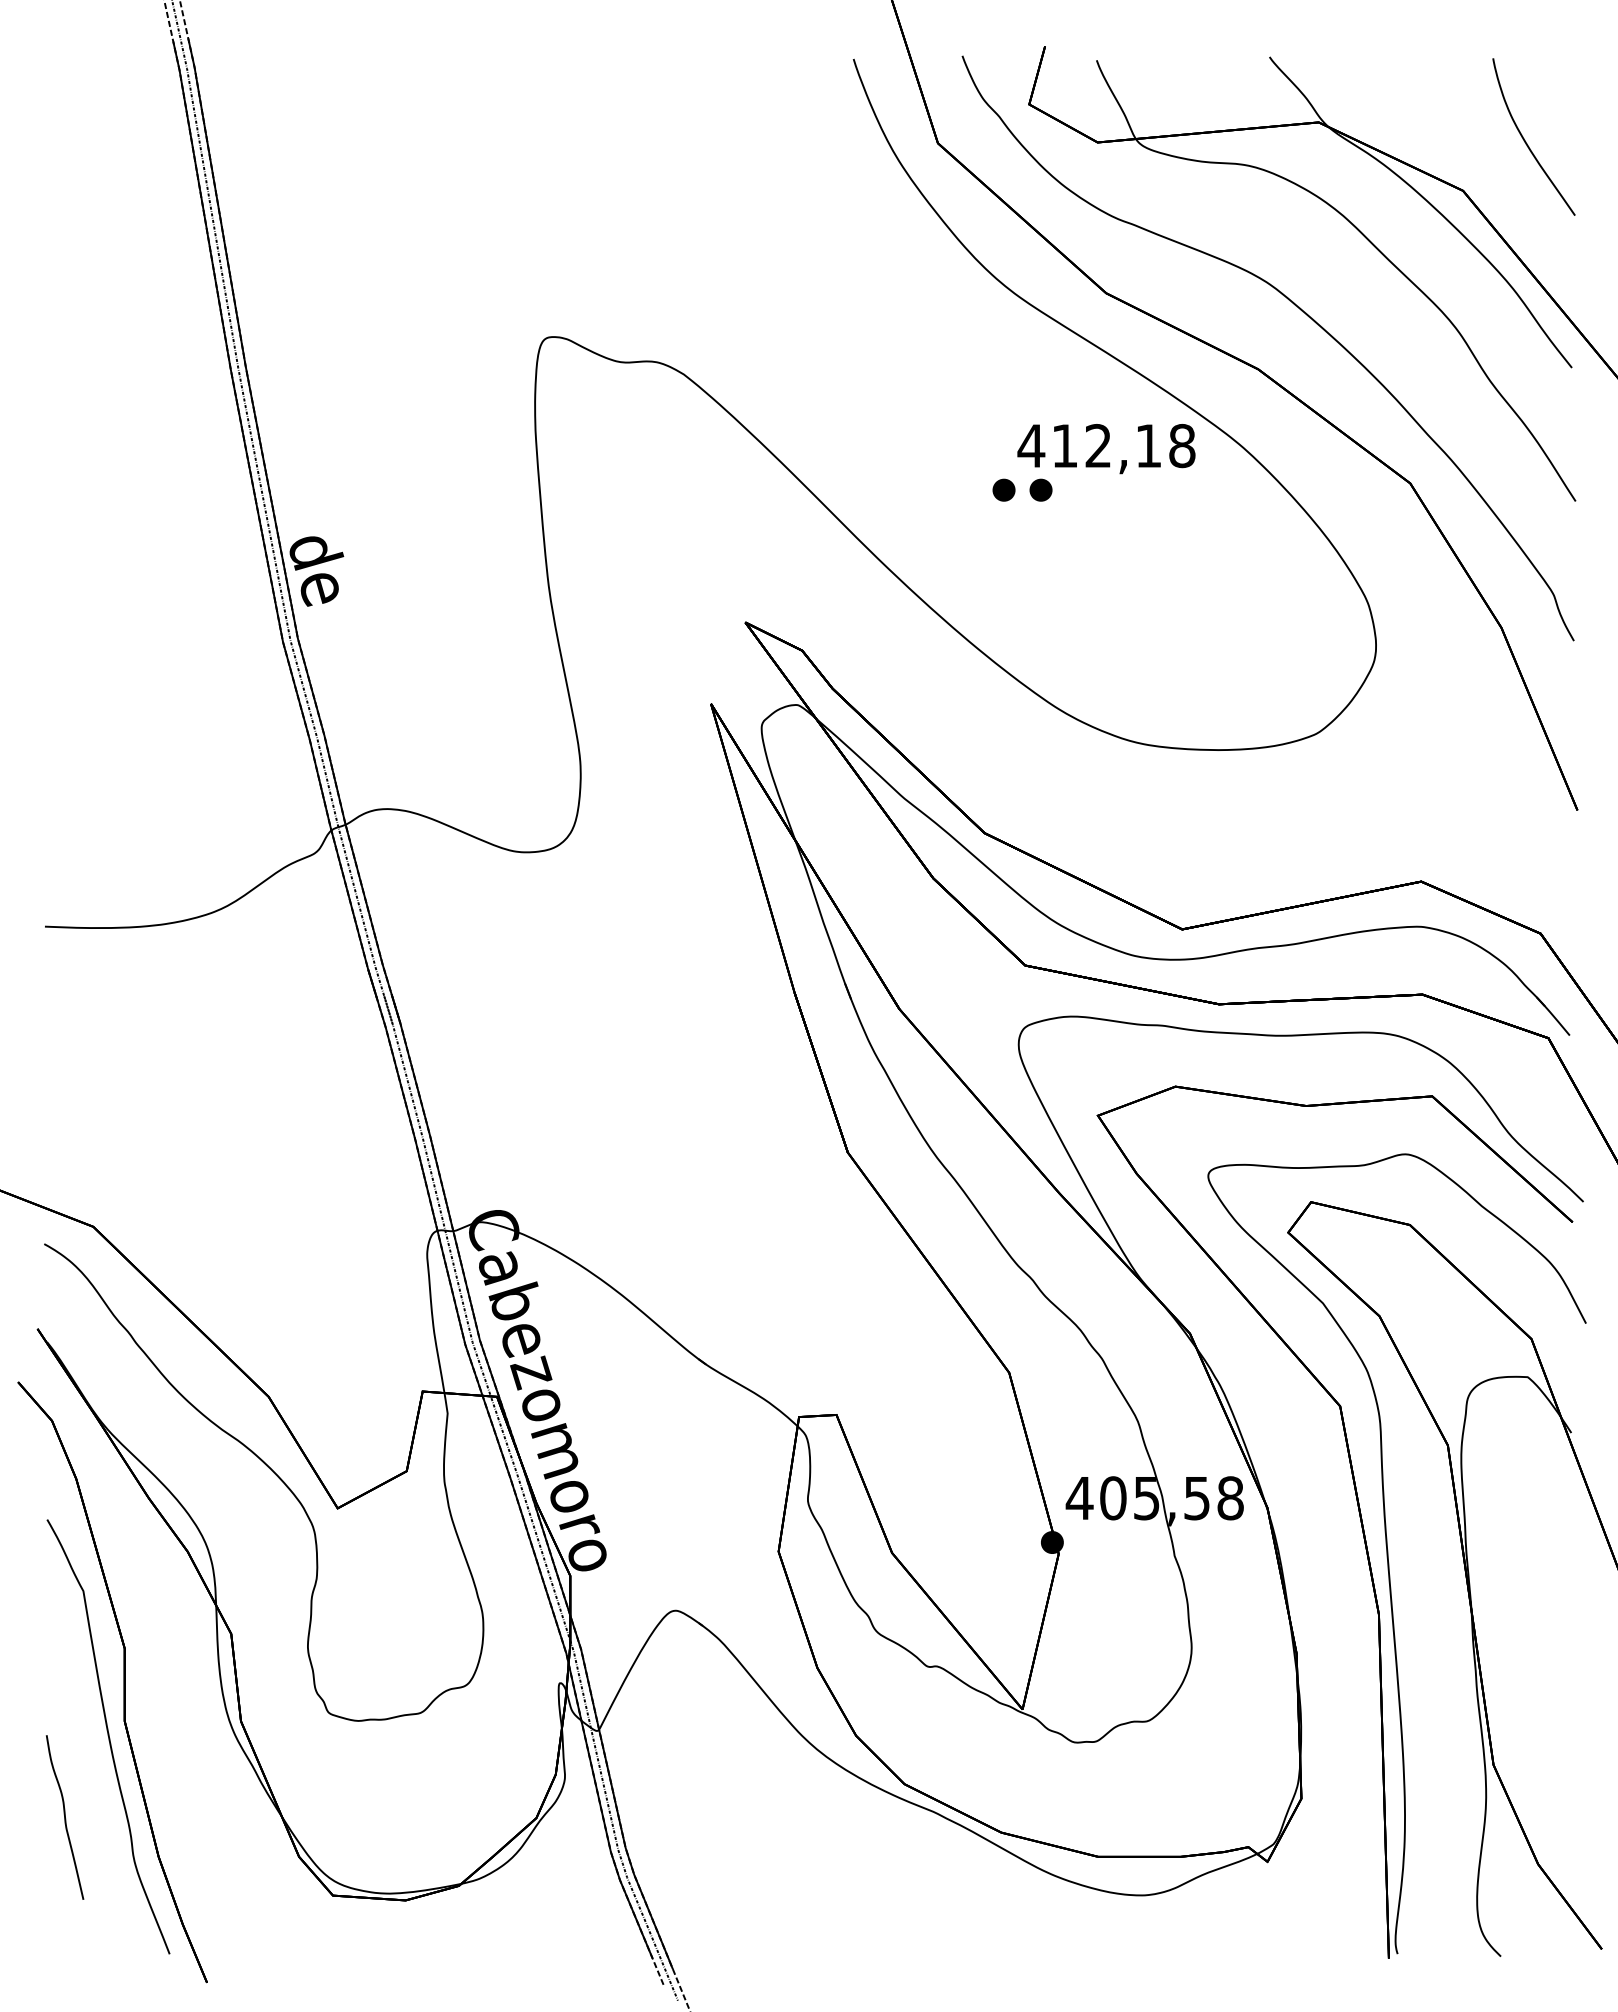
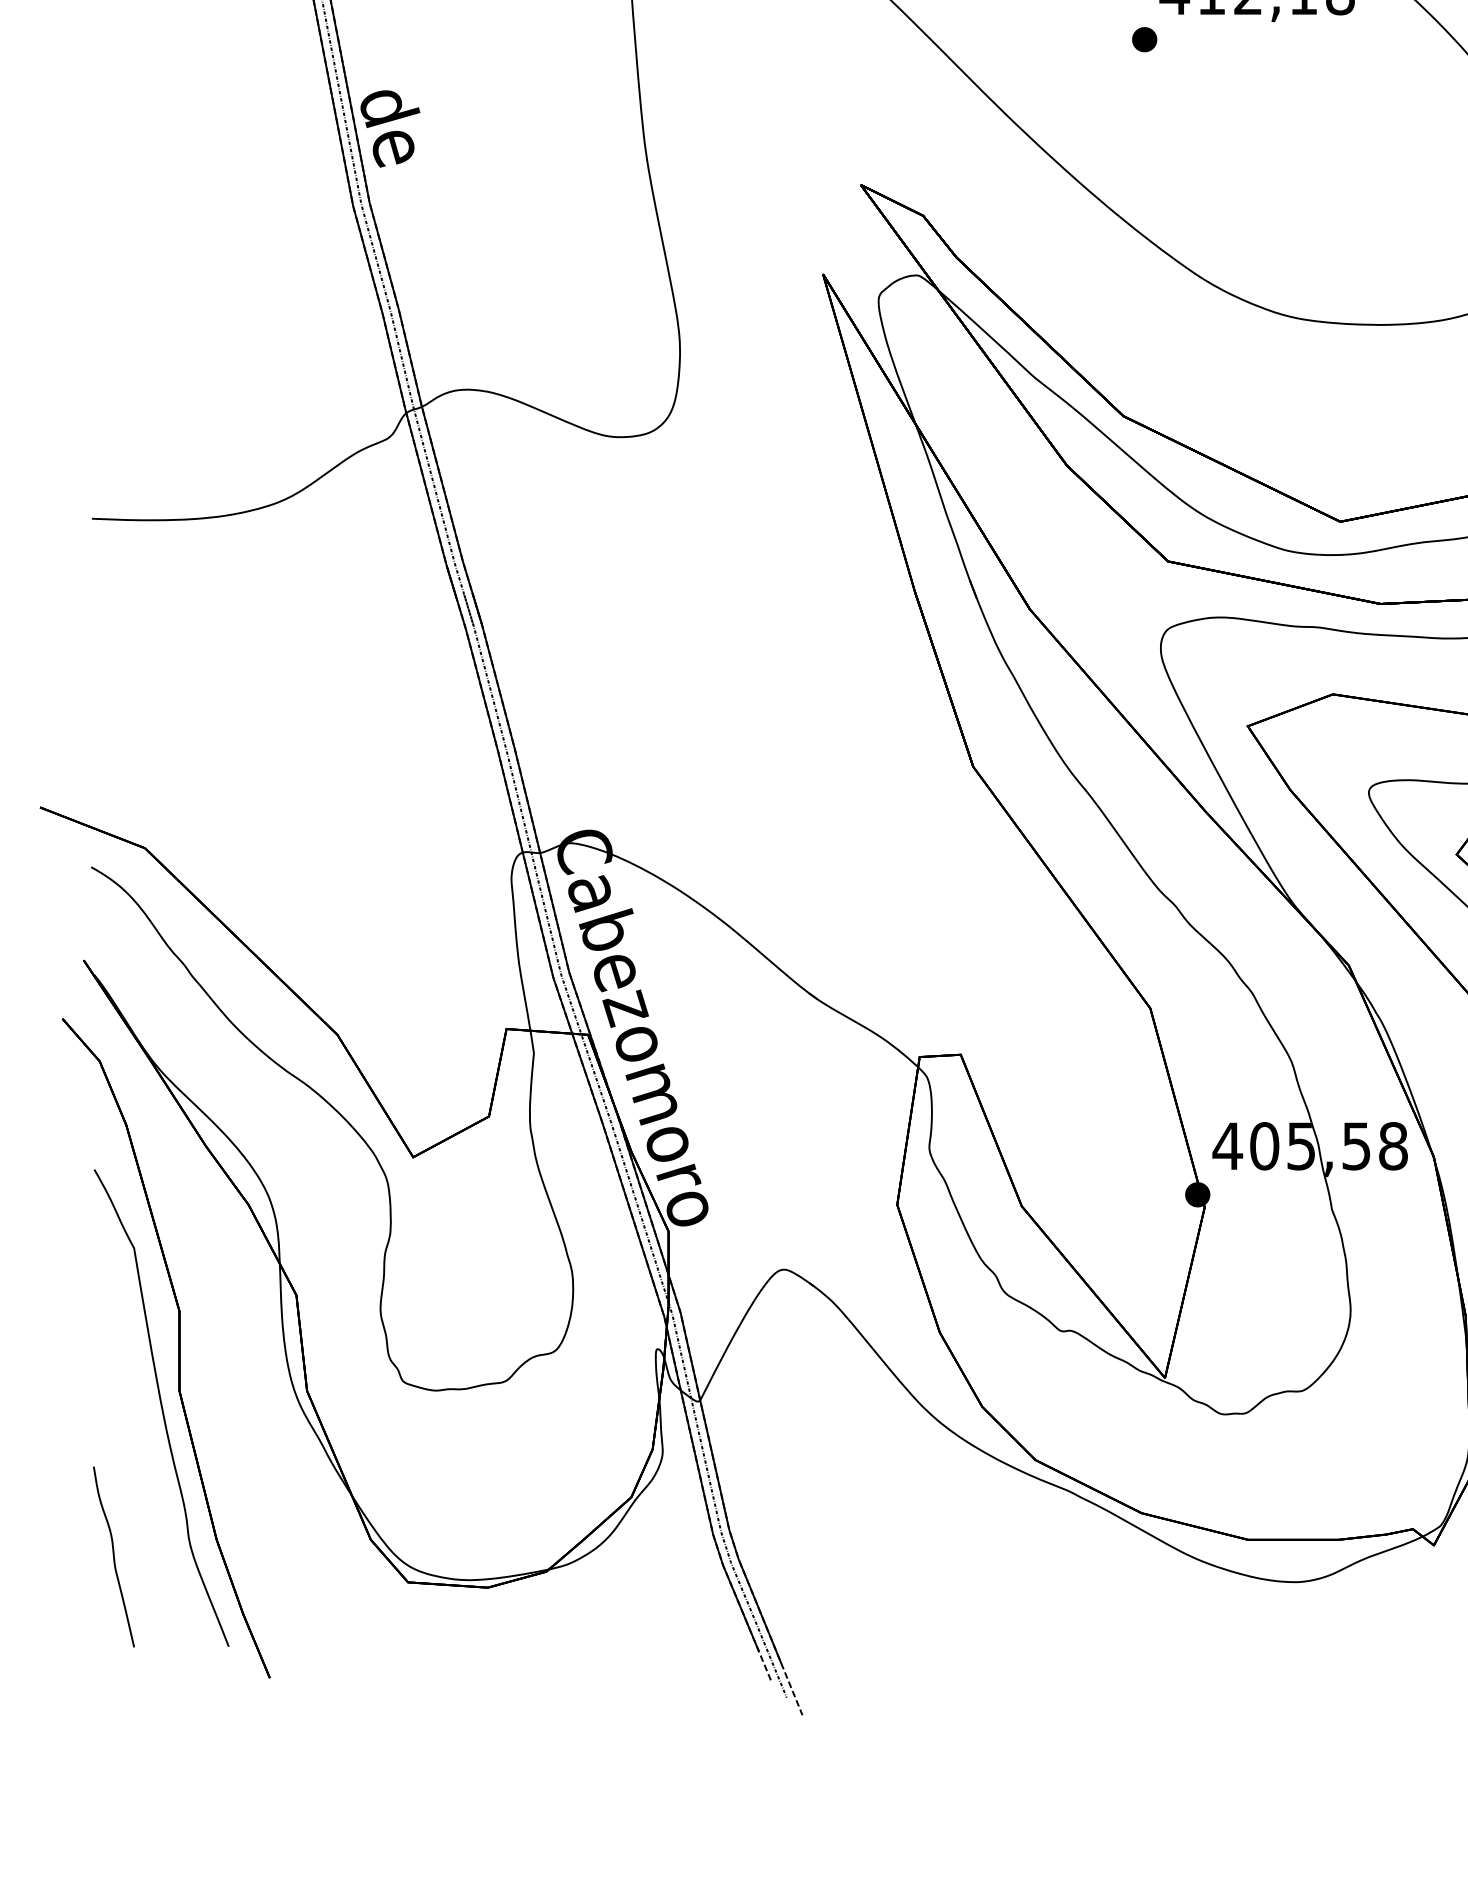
part: (1040, 489) -> (1184, 38), removed
part: (64, 1817) -> (113, 1557), moved

